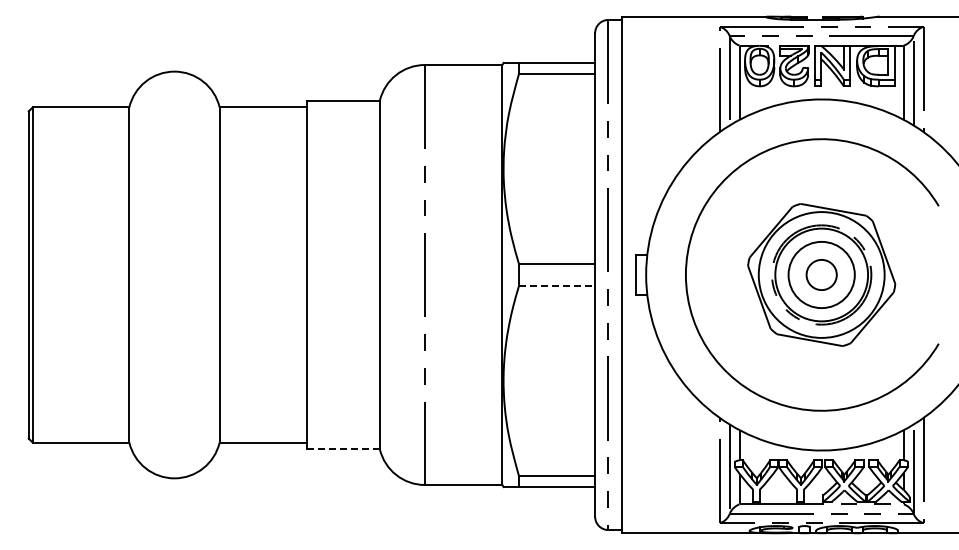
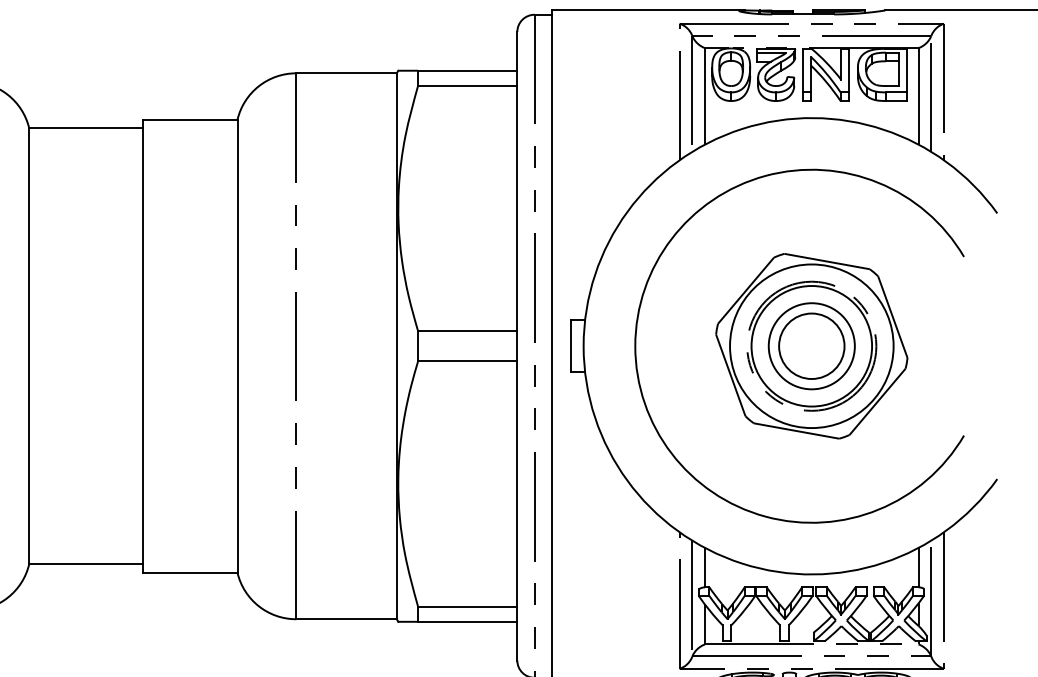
circle: (821, 274) -> (811, 345), size x1.67
line: (557, 286) -> (468, 361), dashed -> solid
line: (343, 449) -> (190, 573), dashed -> solid

